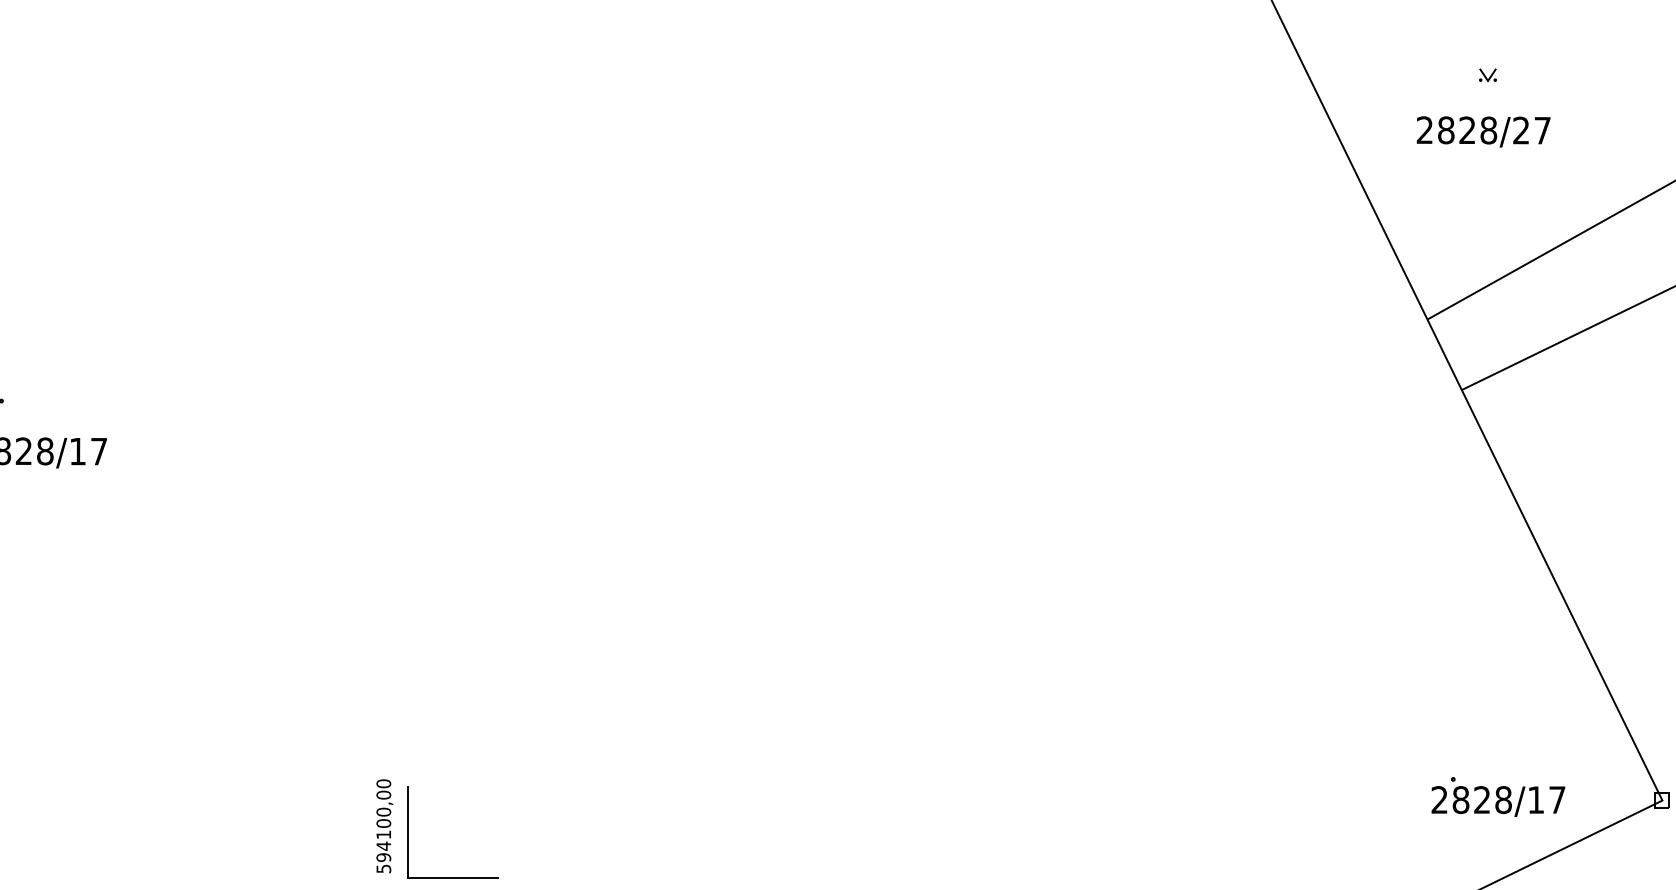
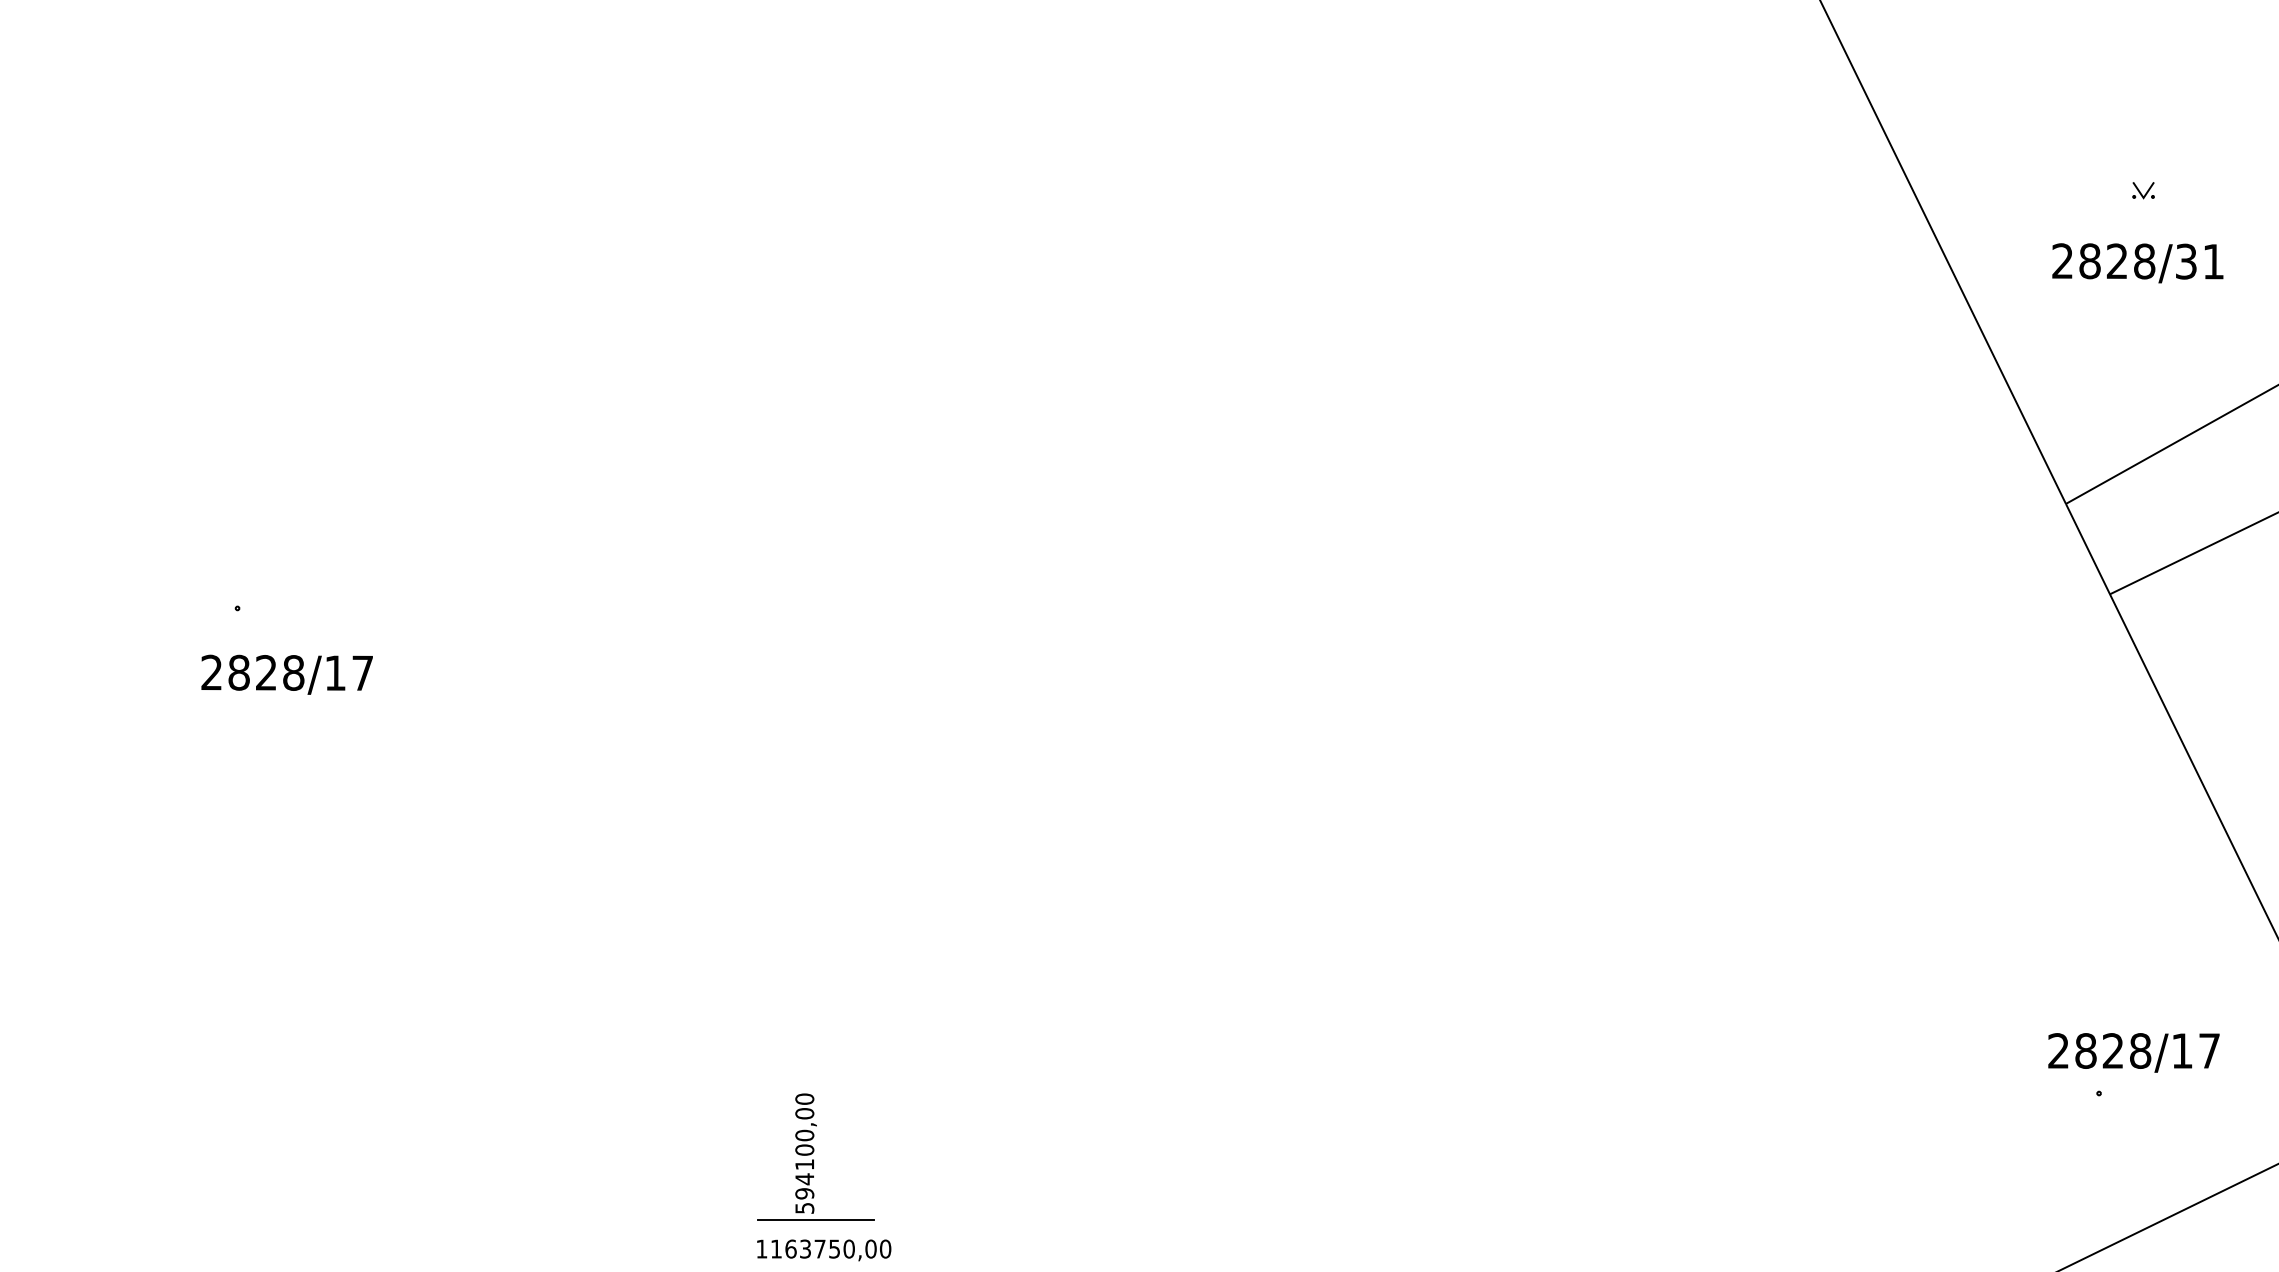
text: (1531, 130) -> (2199, 261), 2828/27 -> 2828/31
text: (1498, 801) -> (2133, 1052), moved
text: (384, 826) -> (805, 1153), moved
line: (407, 832) -> (758, 1161), removed

